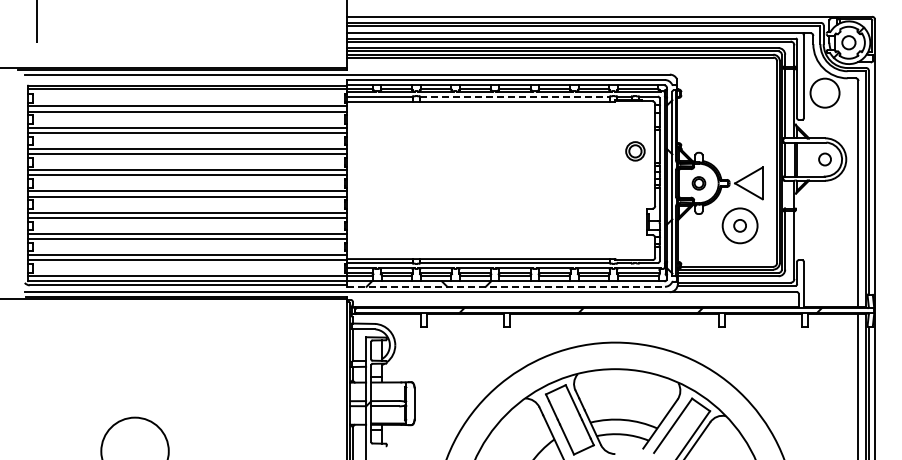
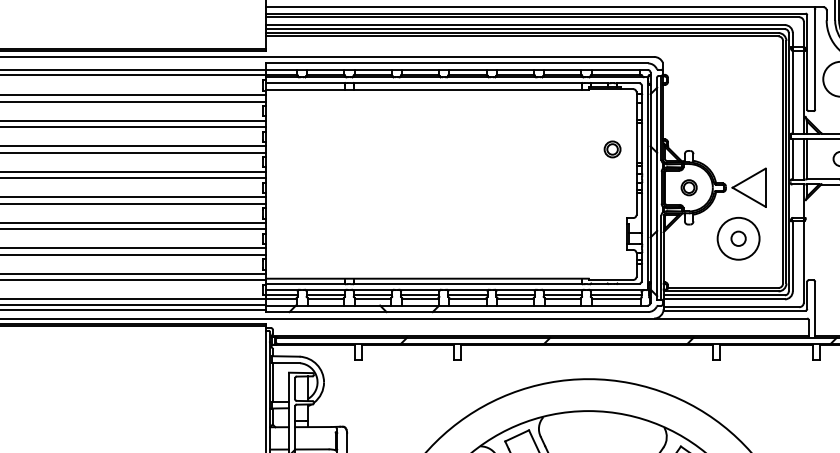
line: (514, 96) -> (467, 83), dashed -> solid
part: (634, 151) -> (611, 149), size x0.71
line: (506, 286) -> (457, 311), dashed -> solid

